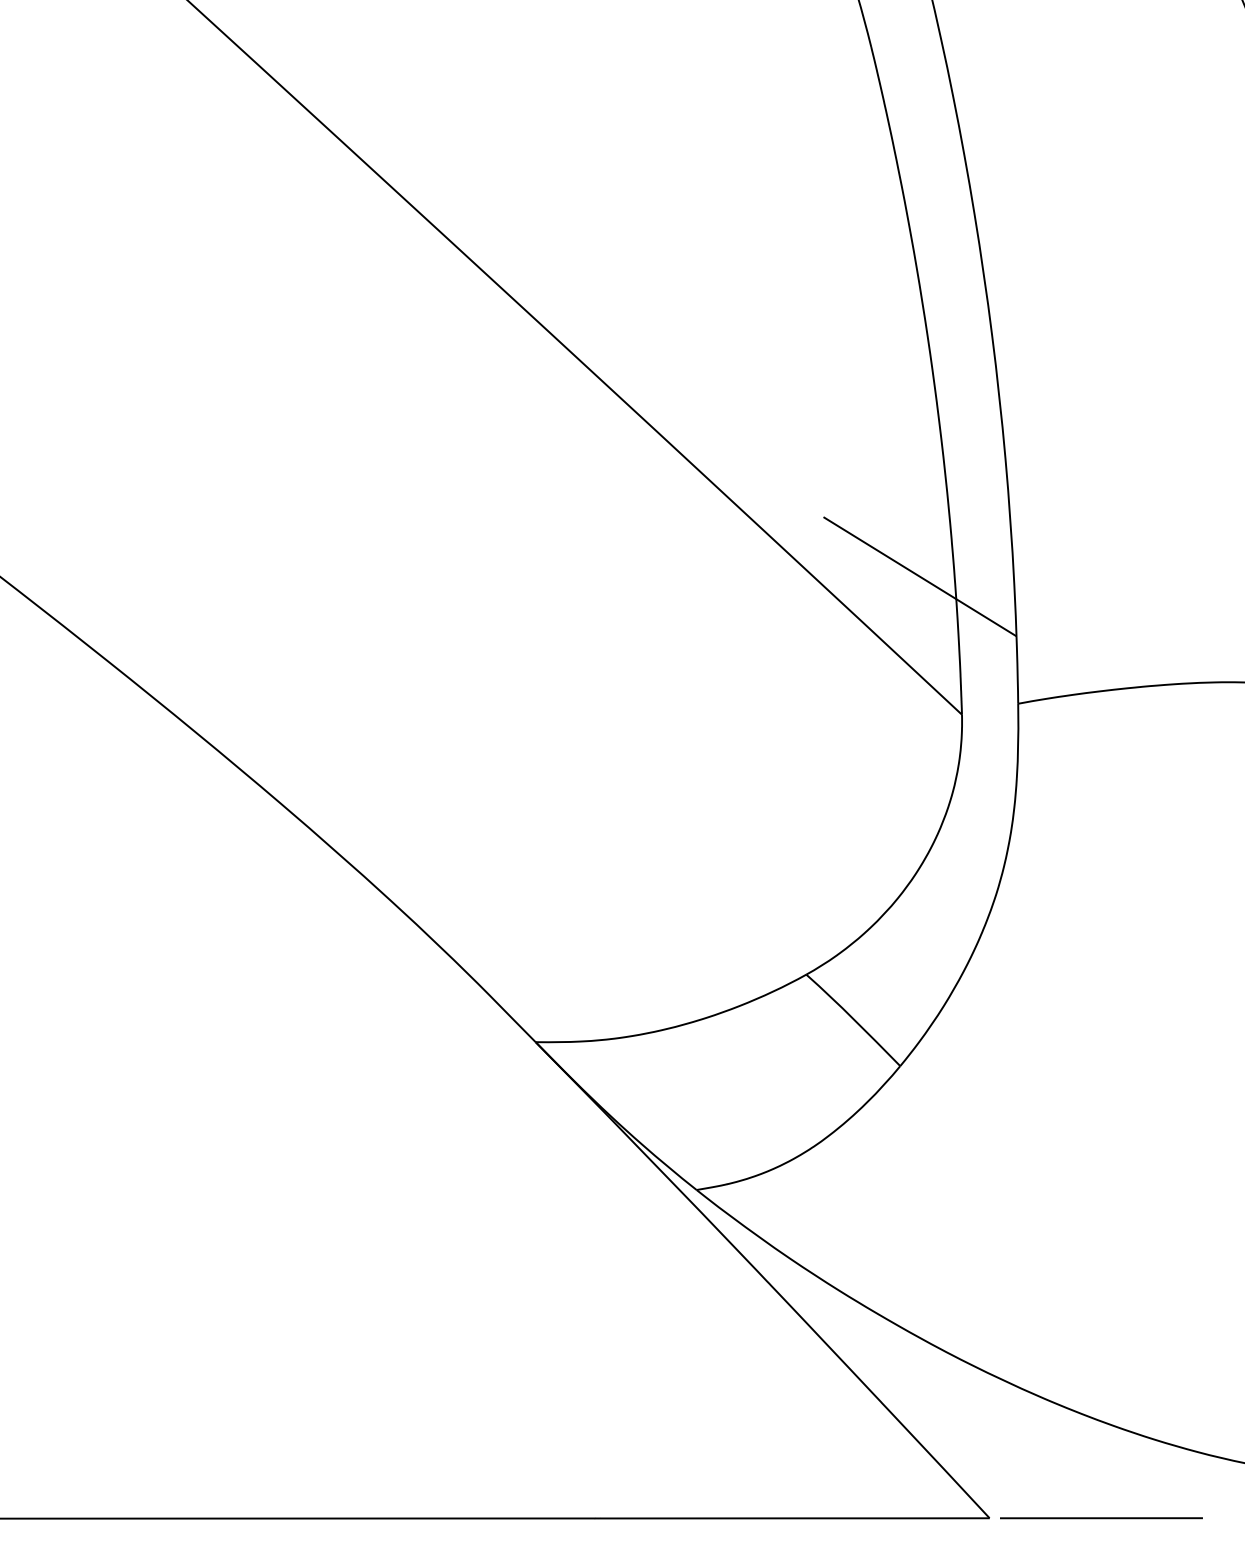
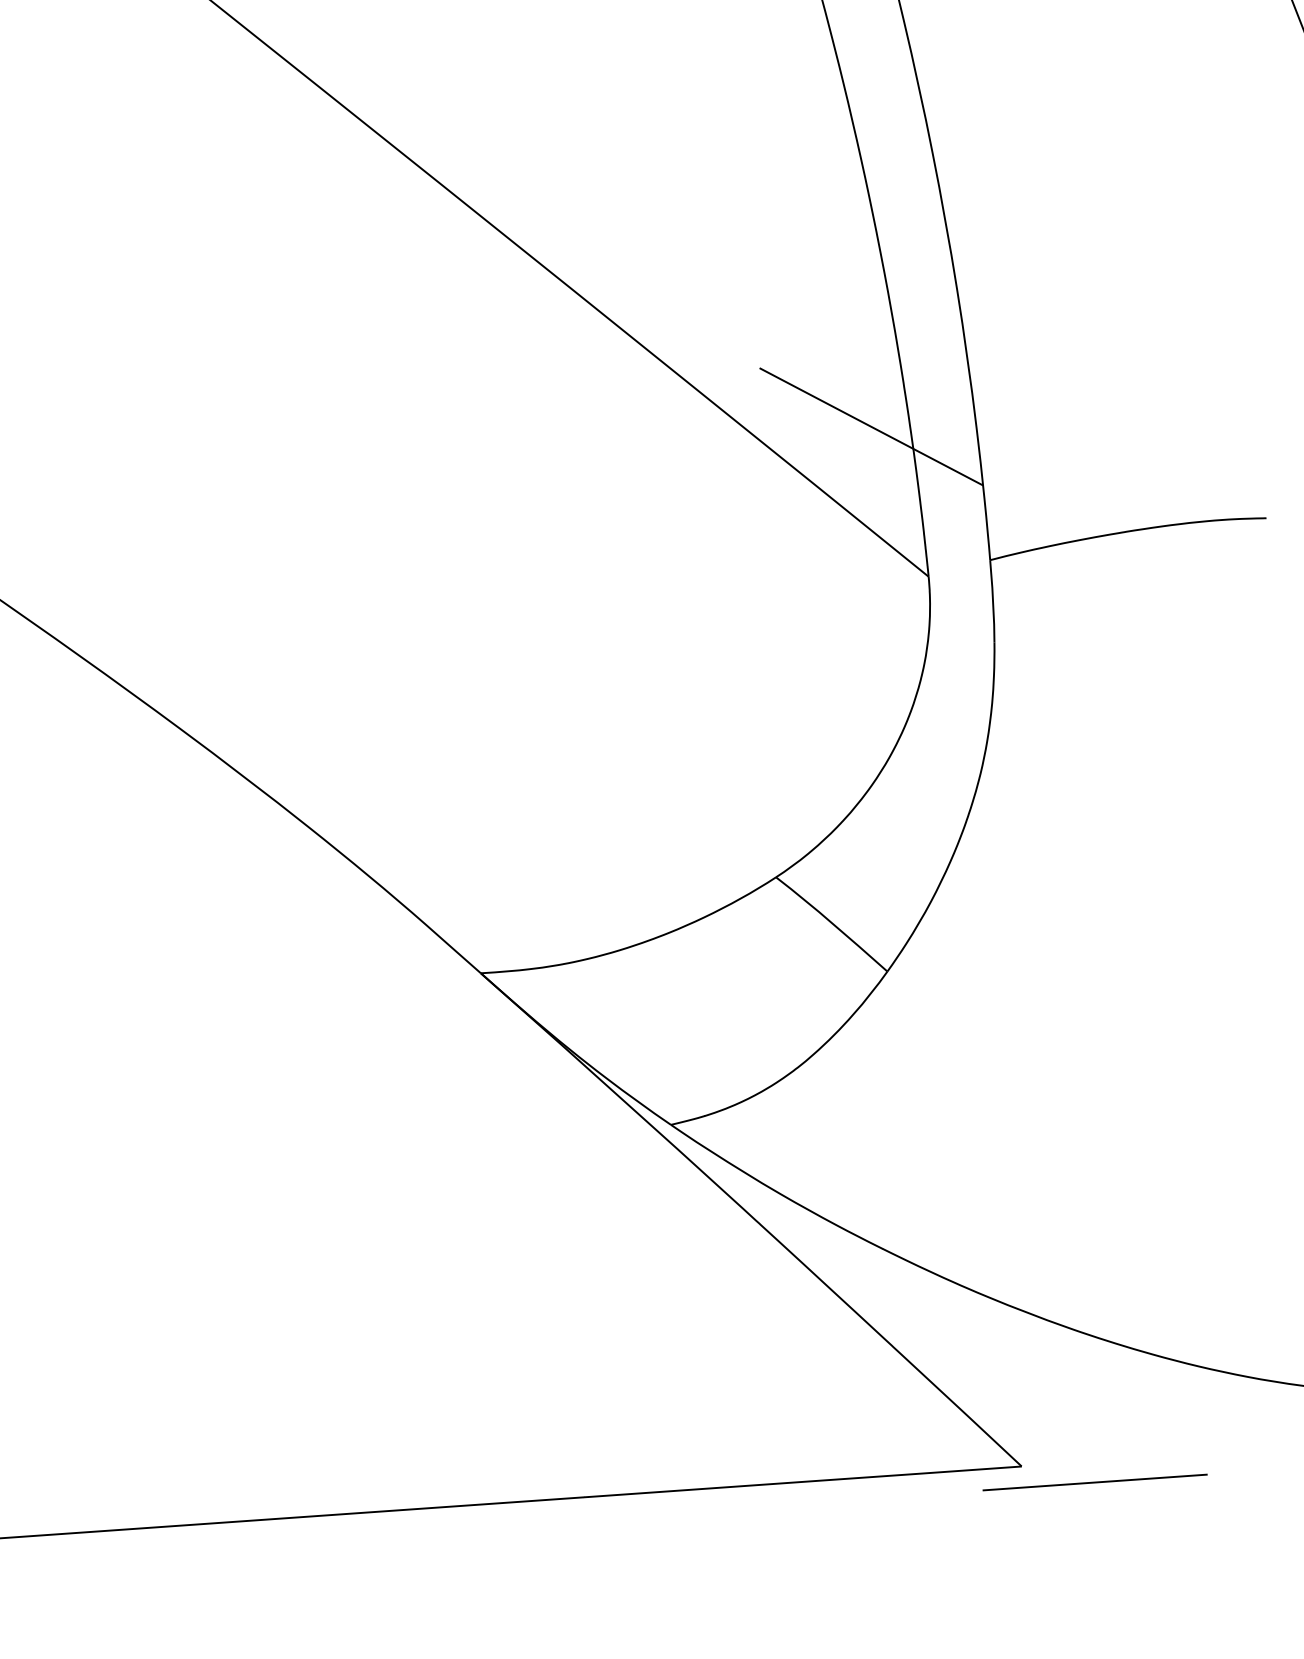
line: (1101, 1518) -> (1095, 1482), moved

